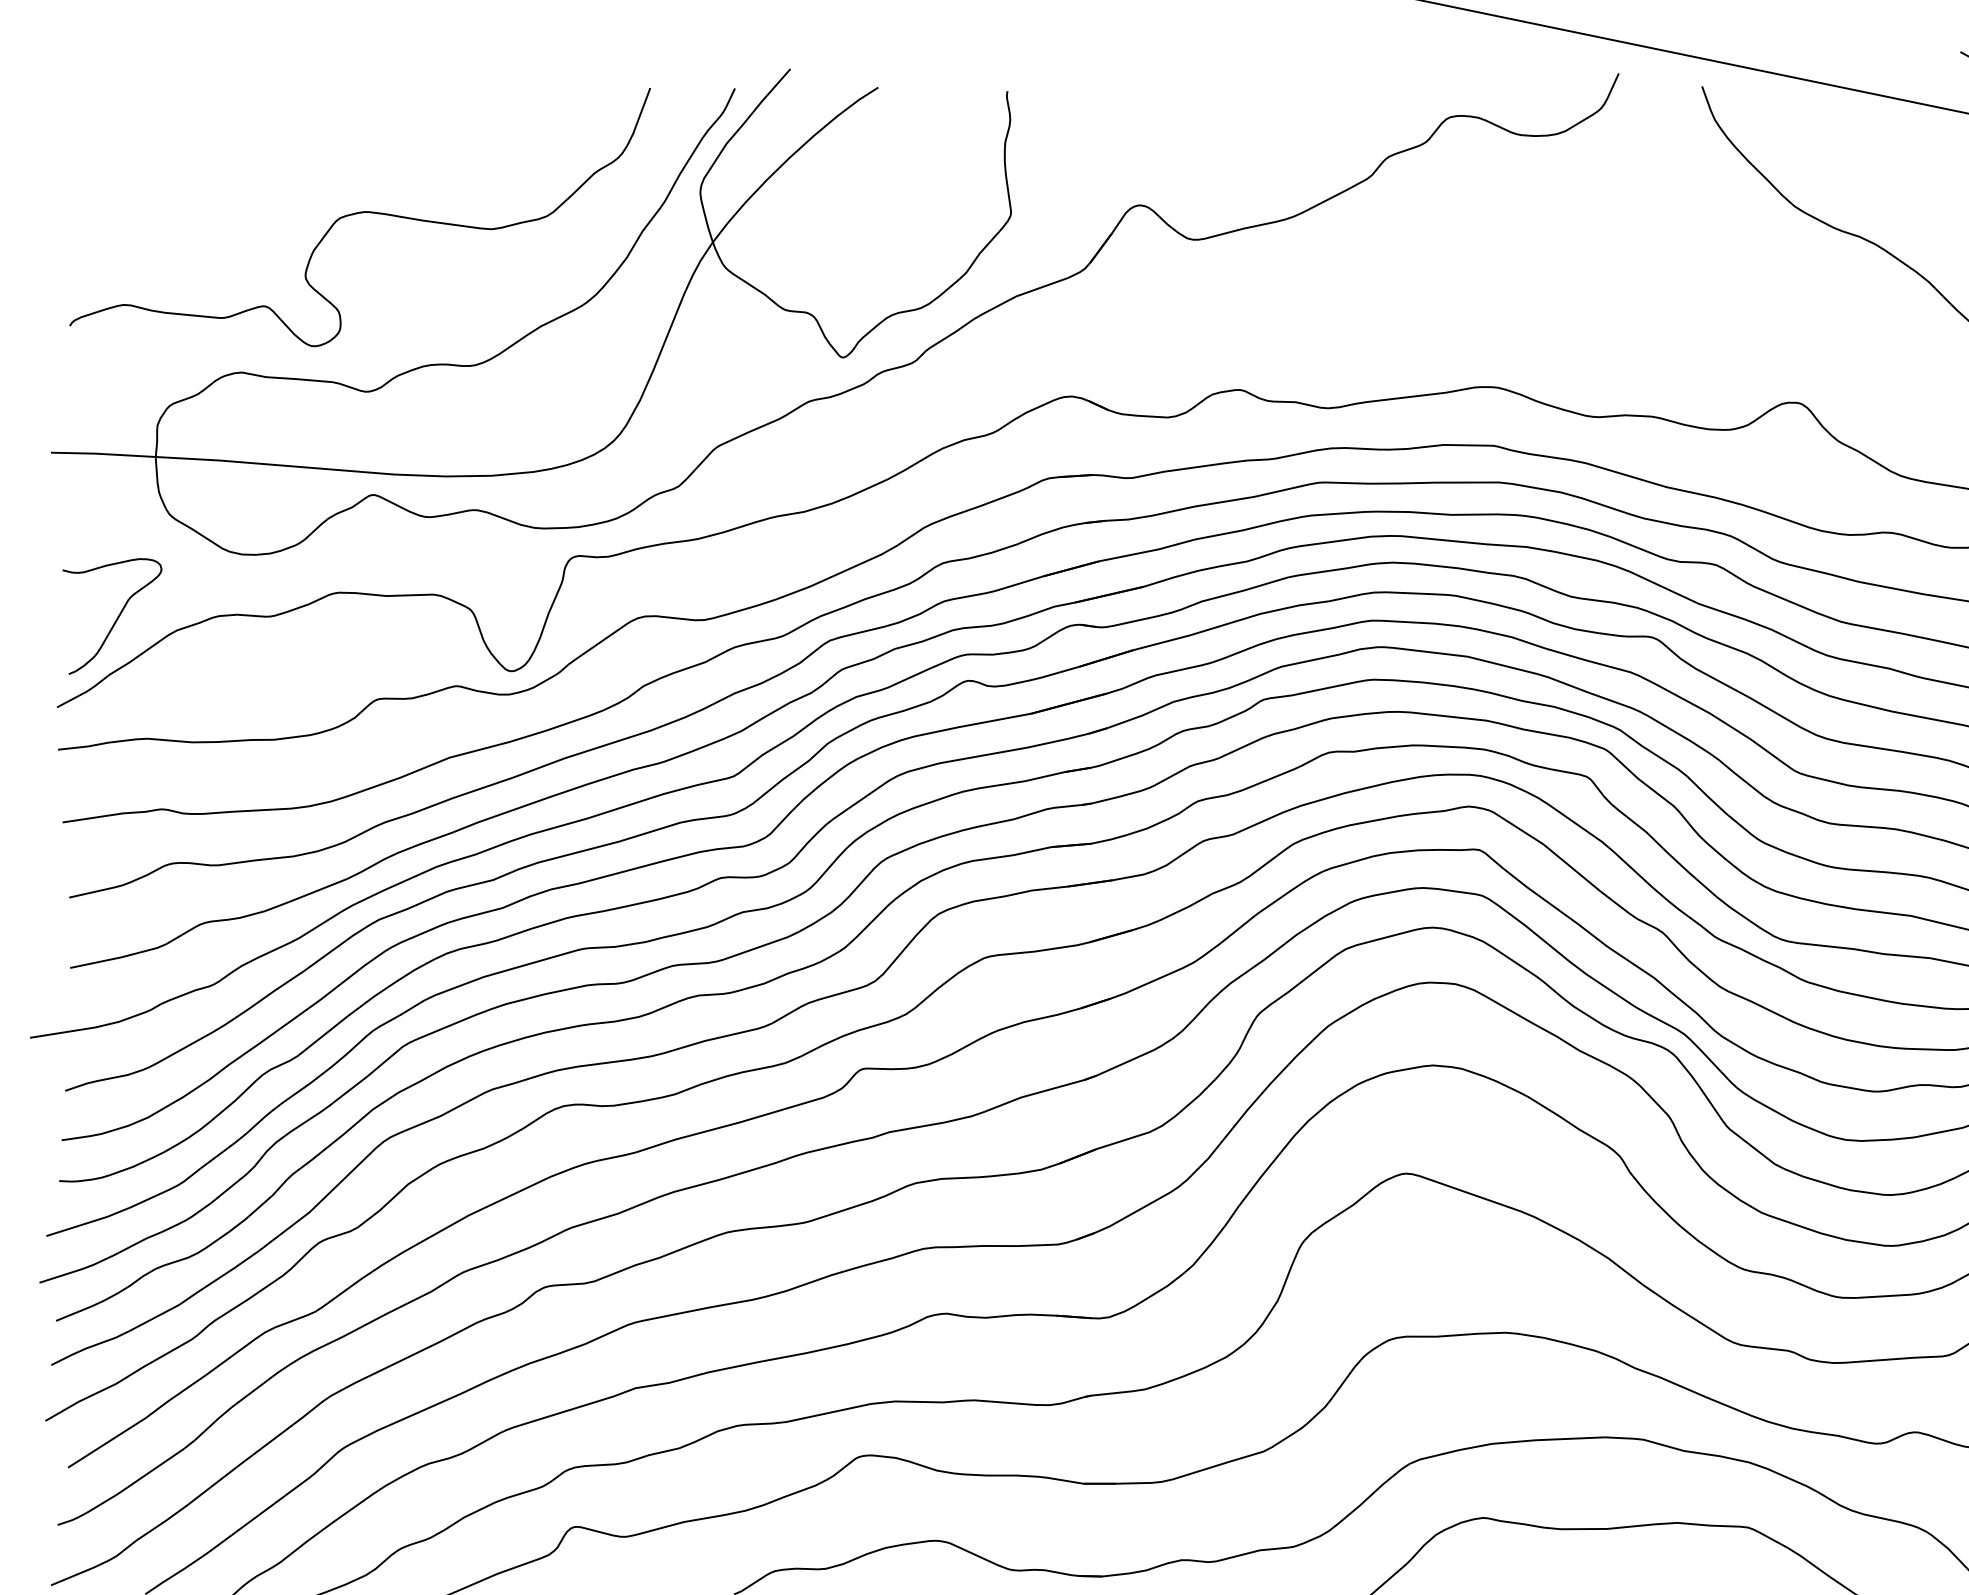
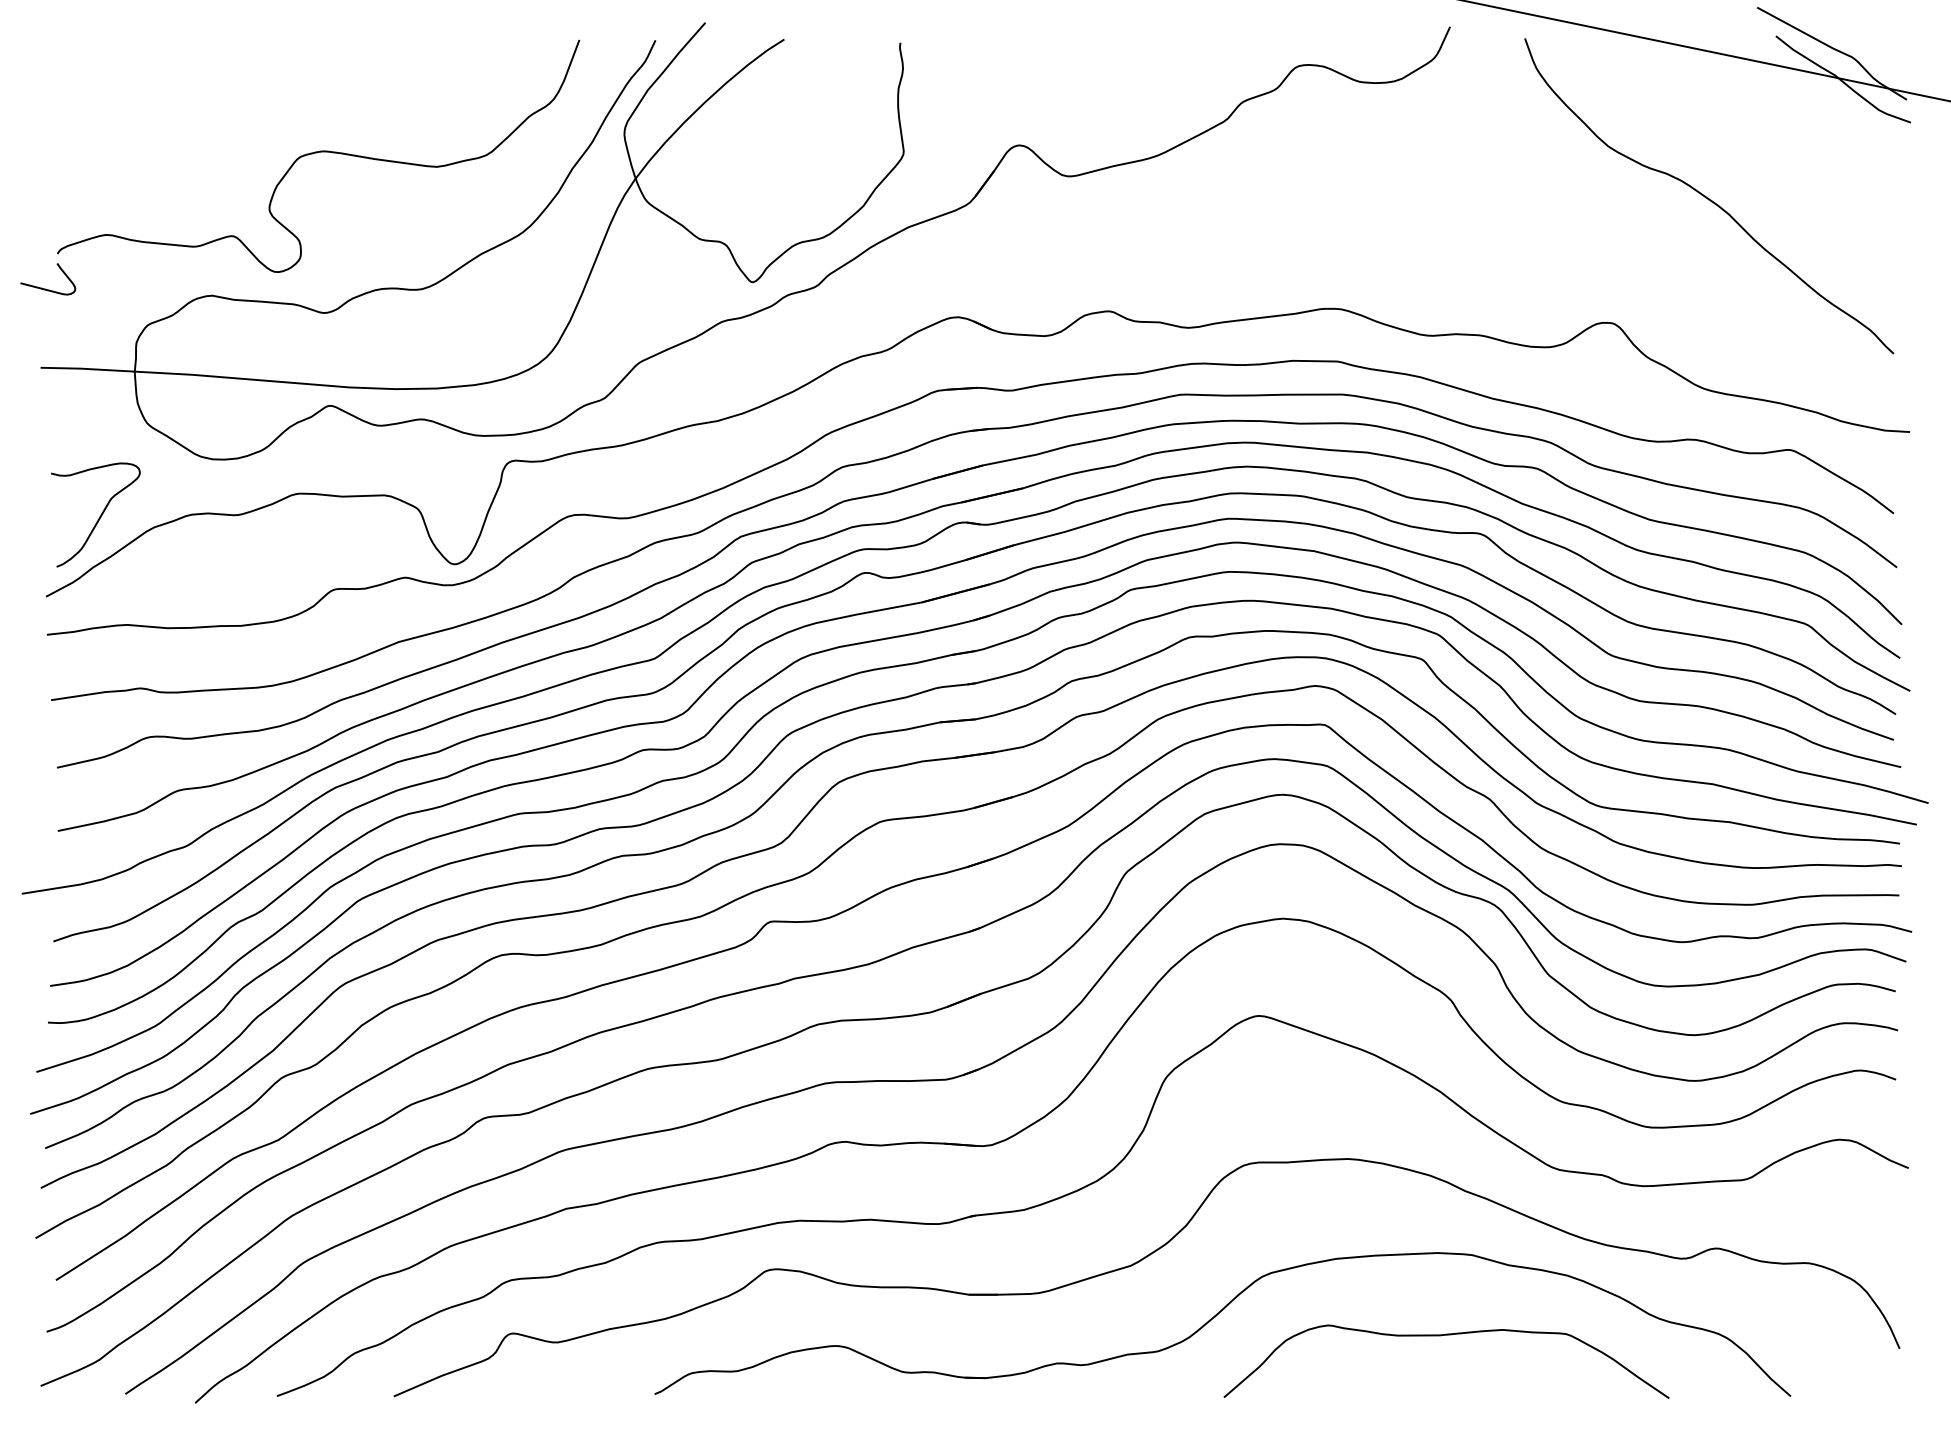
curve: (56, 364) -> (45, 288), added

